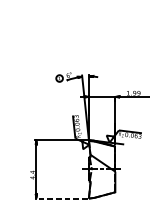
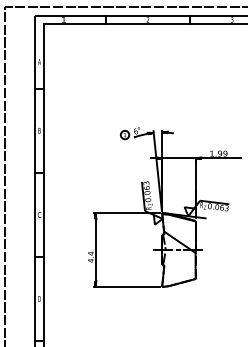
line: (60, 198) -> (126, 287), dashed -> solid

